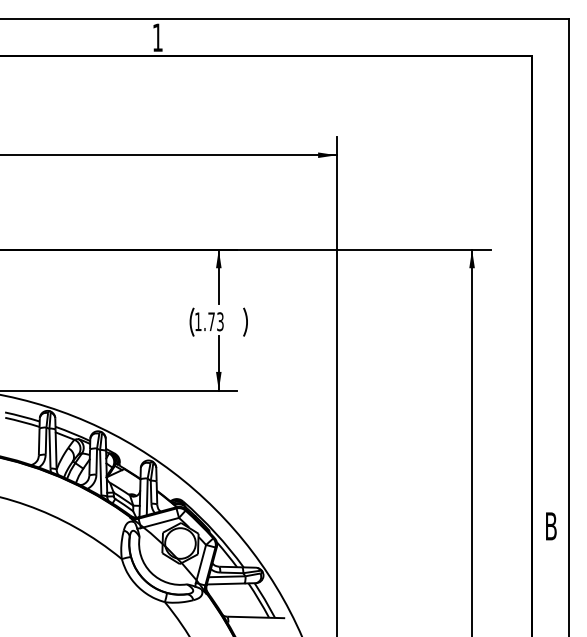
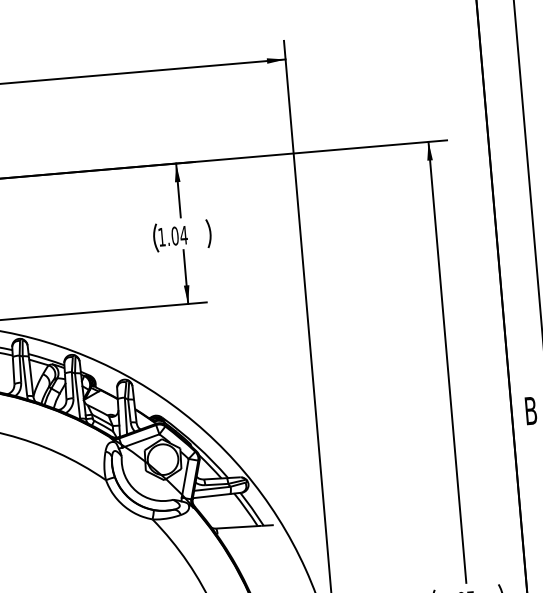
text: (216, 321) -> (180, 235), 1.73 -> 1.04

